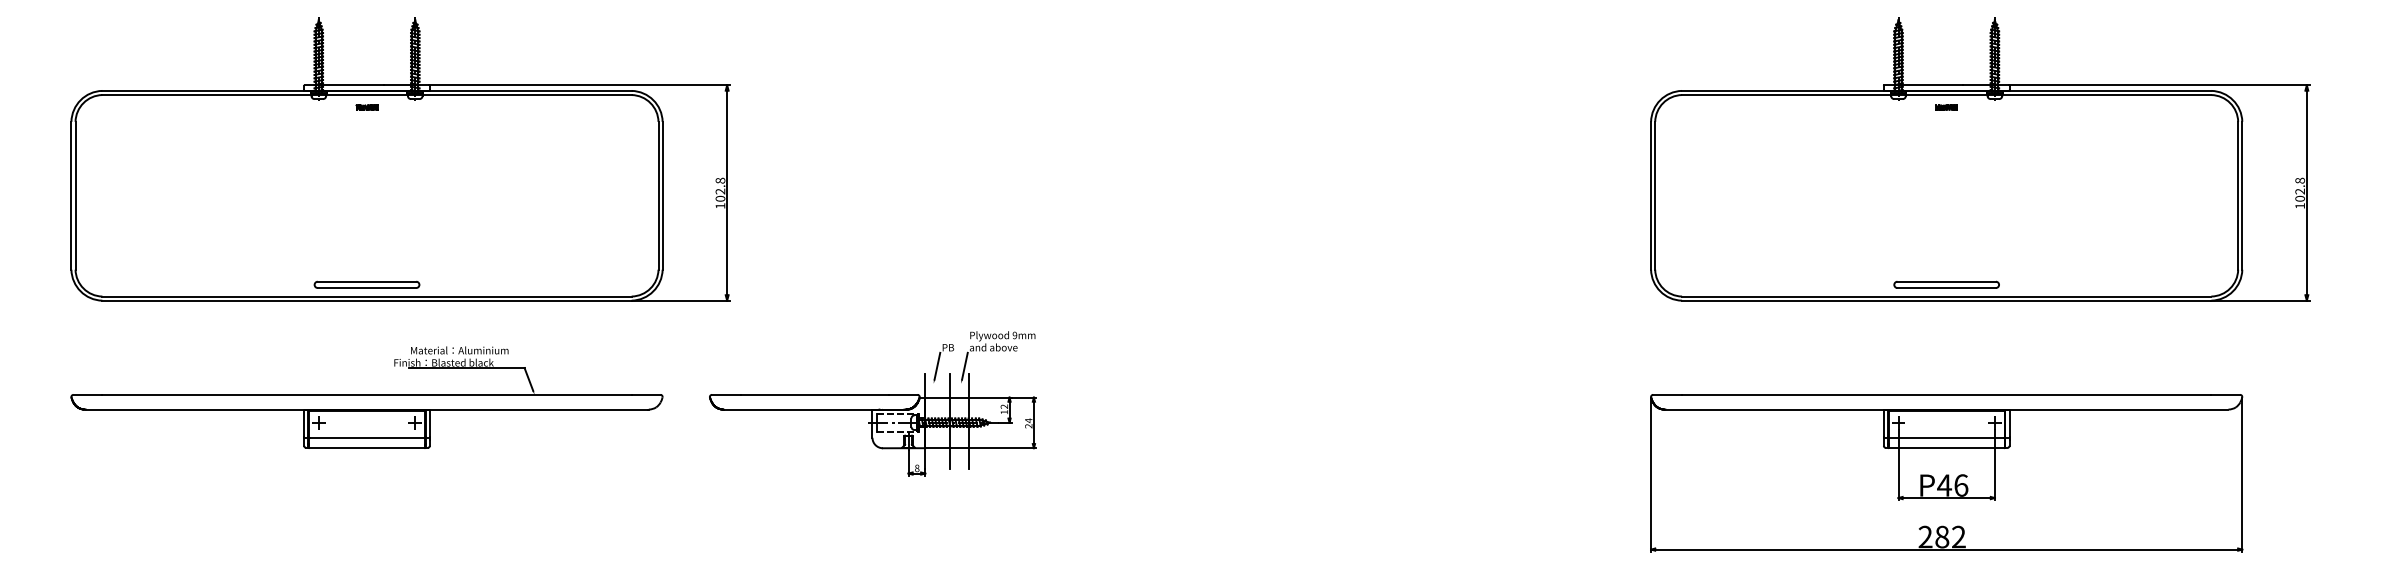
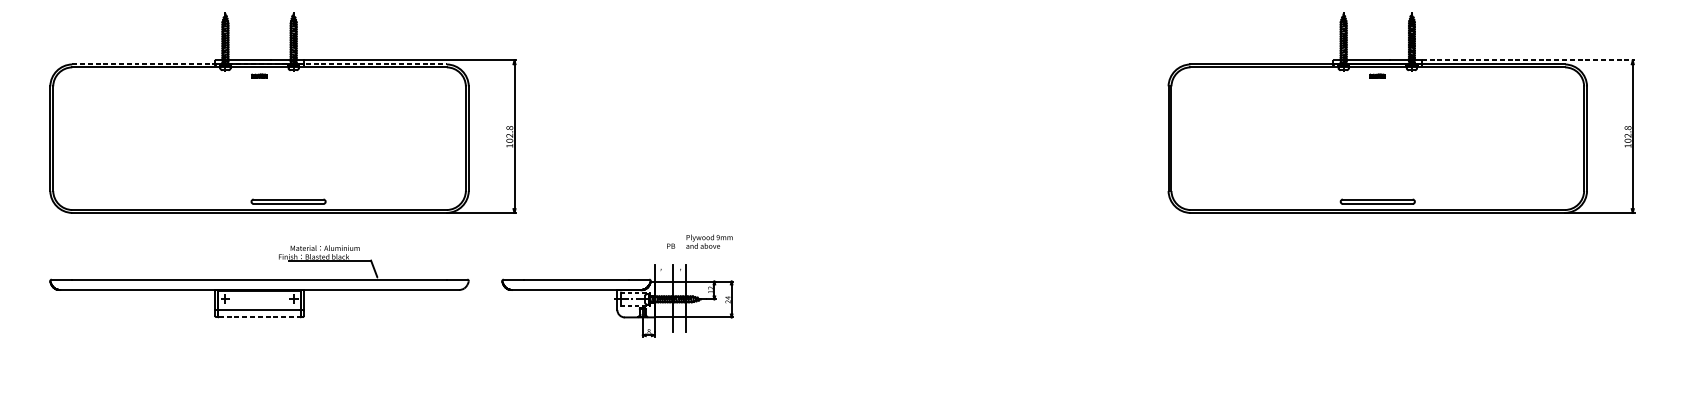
line: (2159, 85) -> (1528, 60), solid -> dashed
line: (367, 90) -> (259, 64), solid -> dashed
part: (366, 284) -> (288, 201), moved
line: (937, 365) -> (663, 258), removed
line: (964, 365) -> (682, 258), removed
line: (367, 448) -> (259, 317), solid -> dashed
part: (1946, 473) -> (1377, 335), removed

